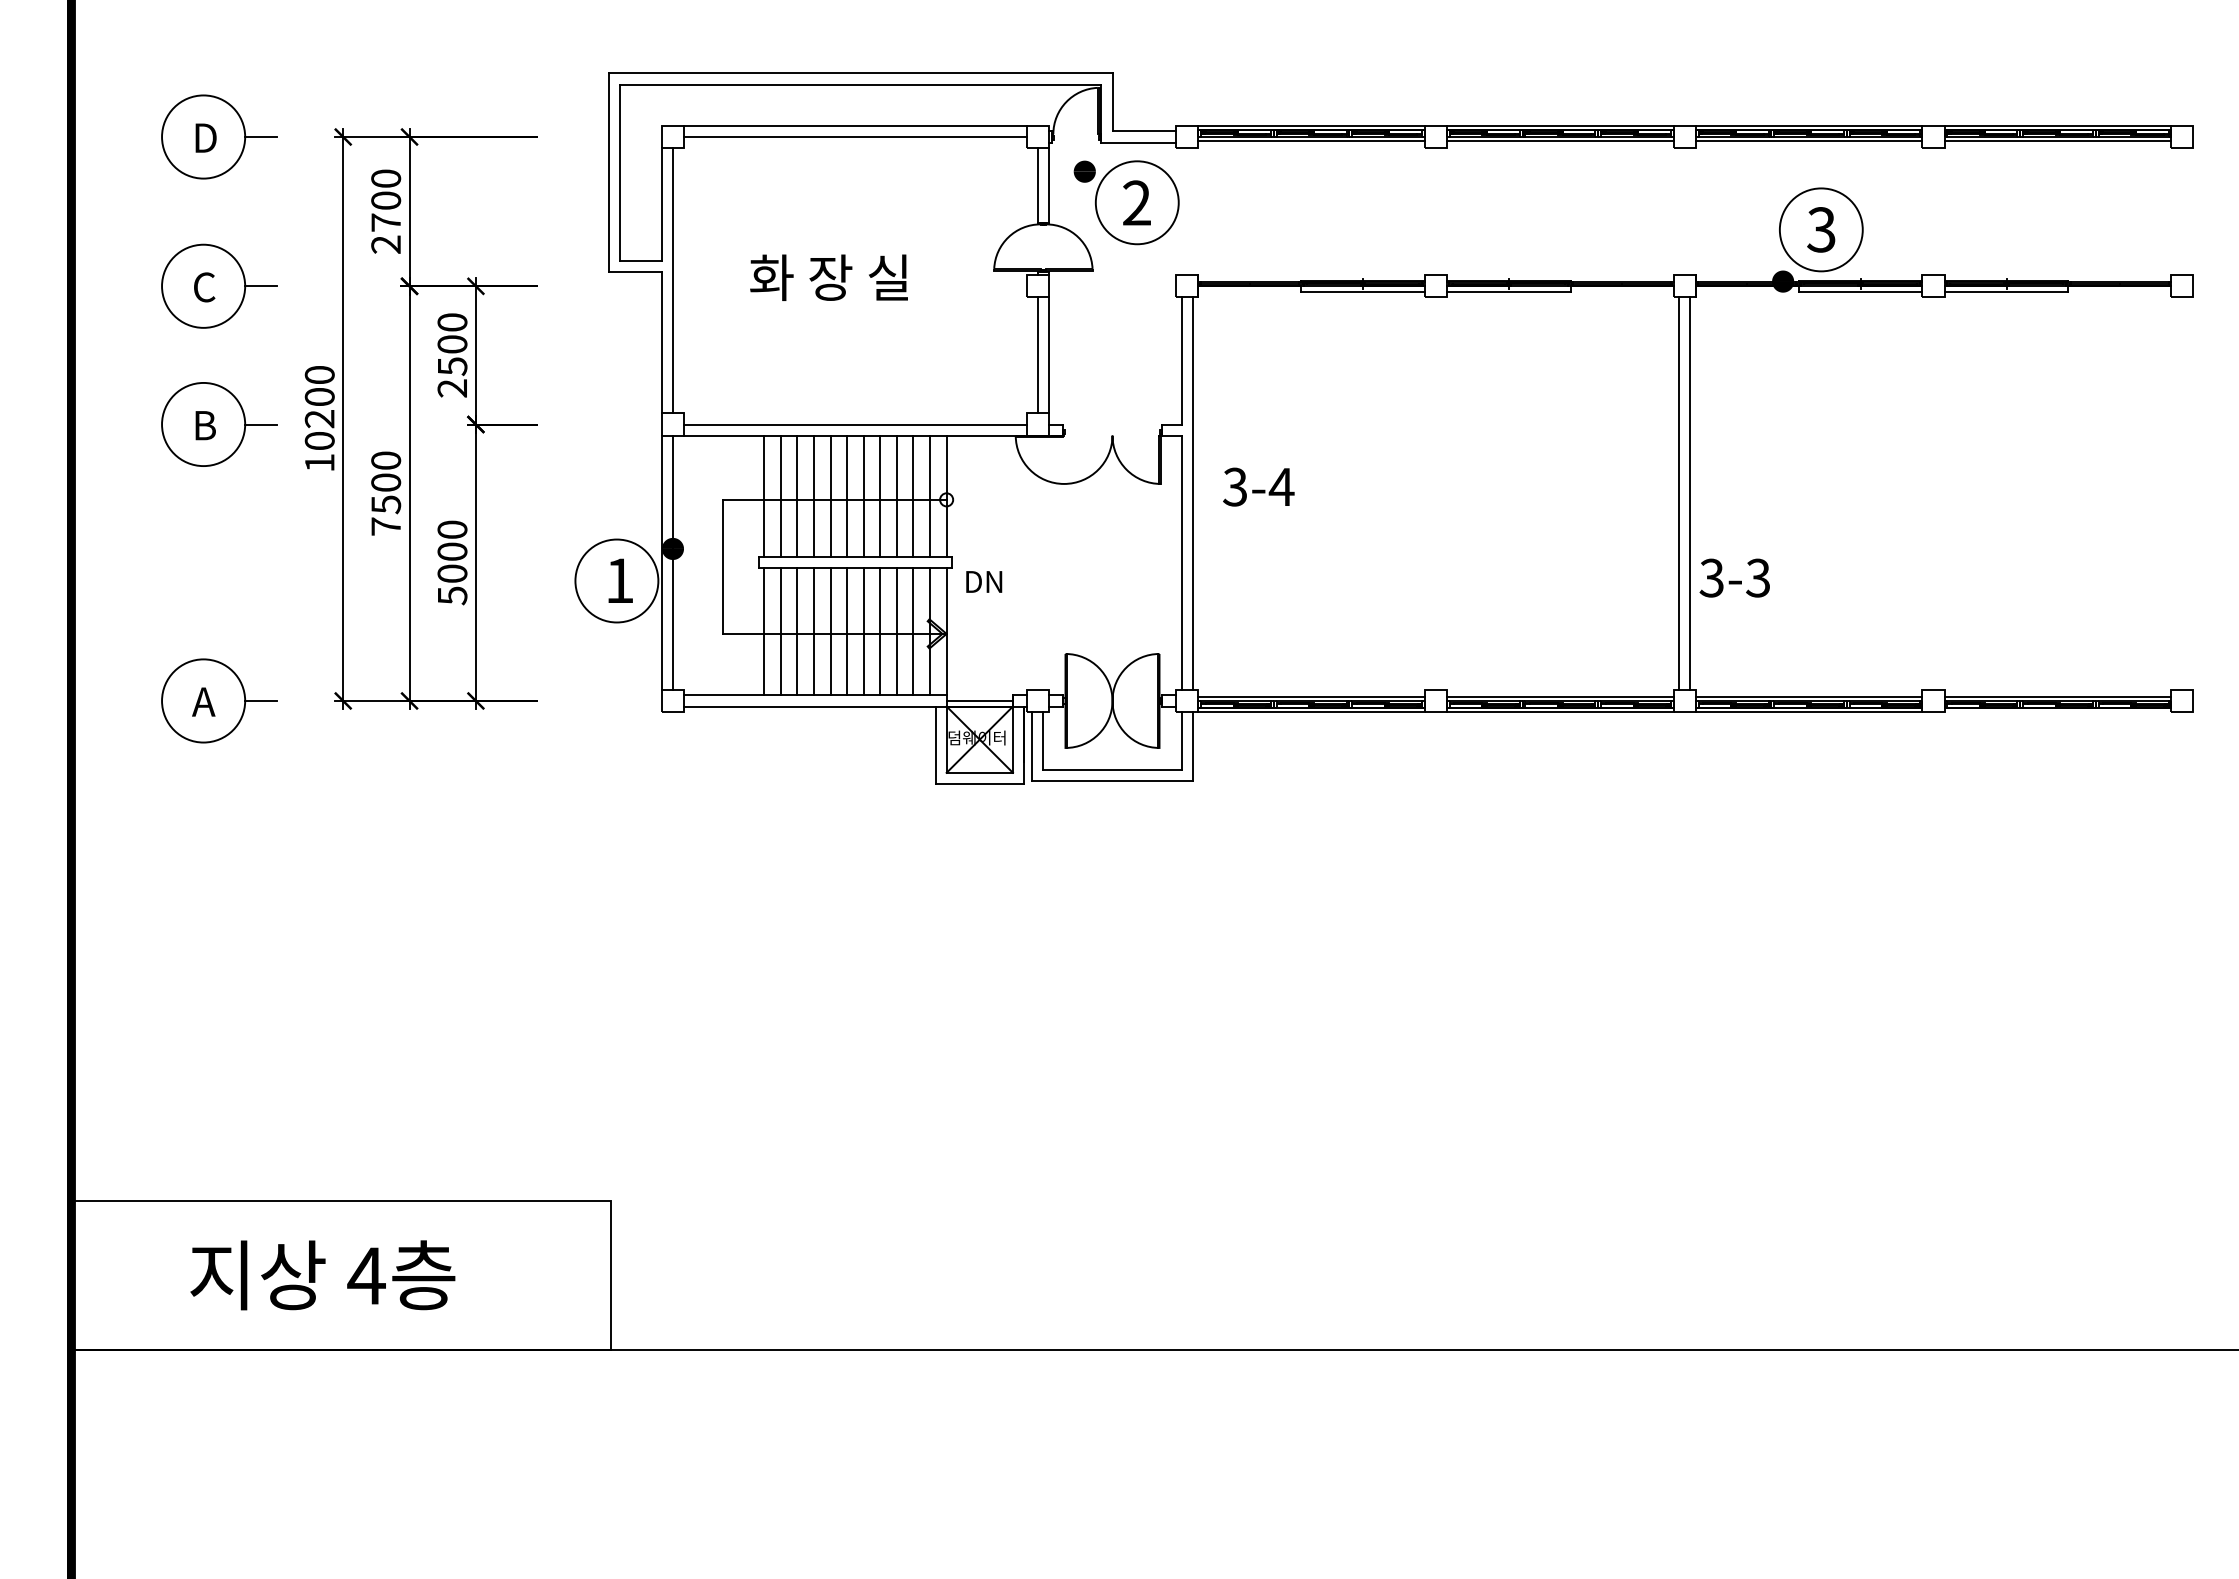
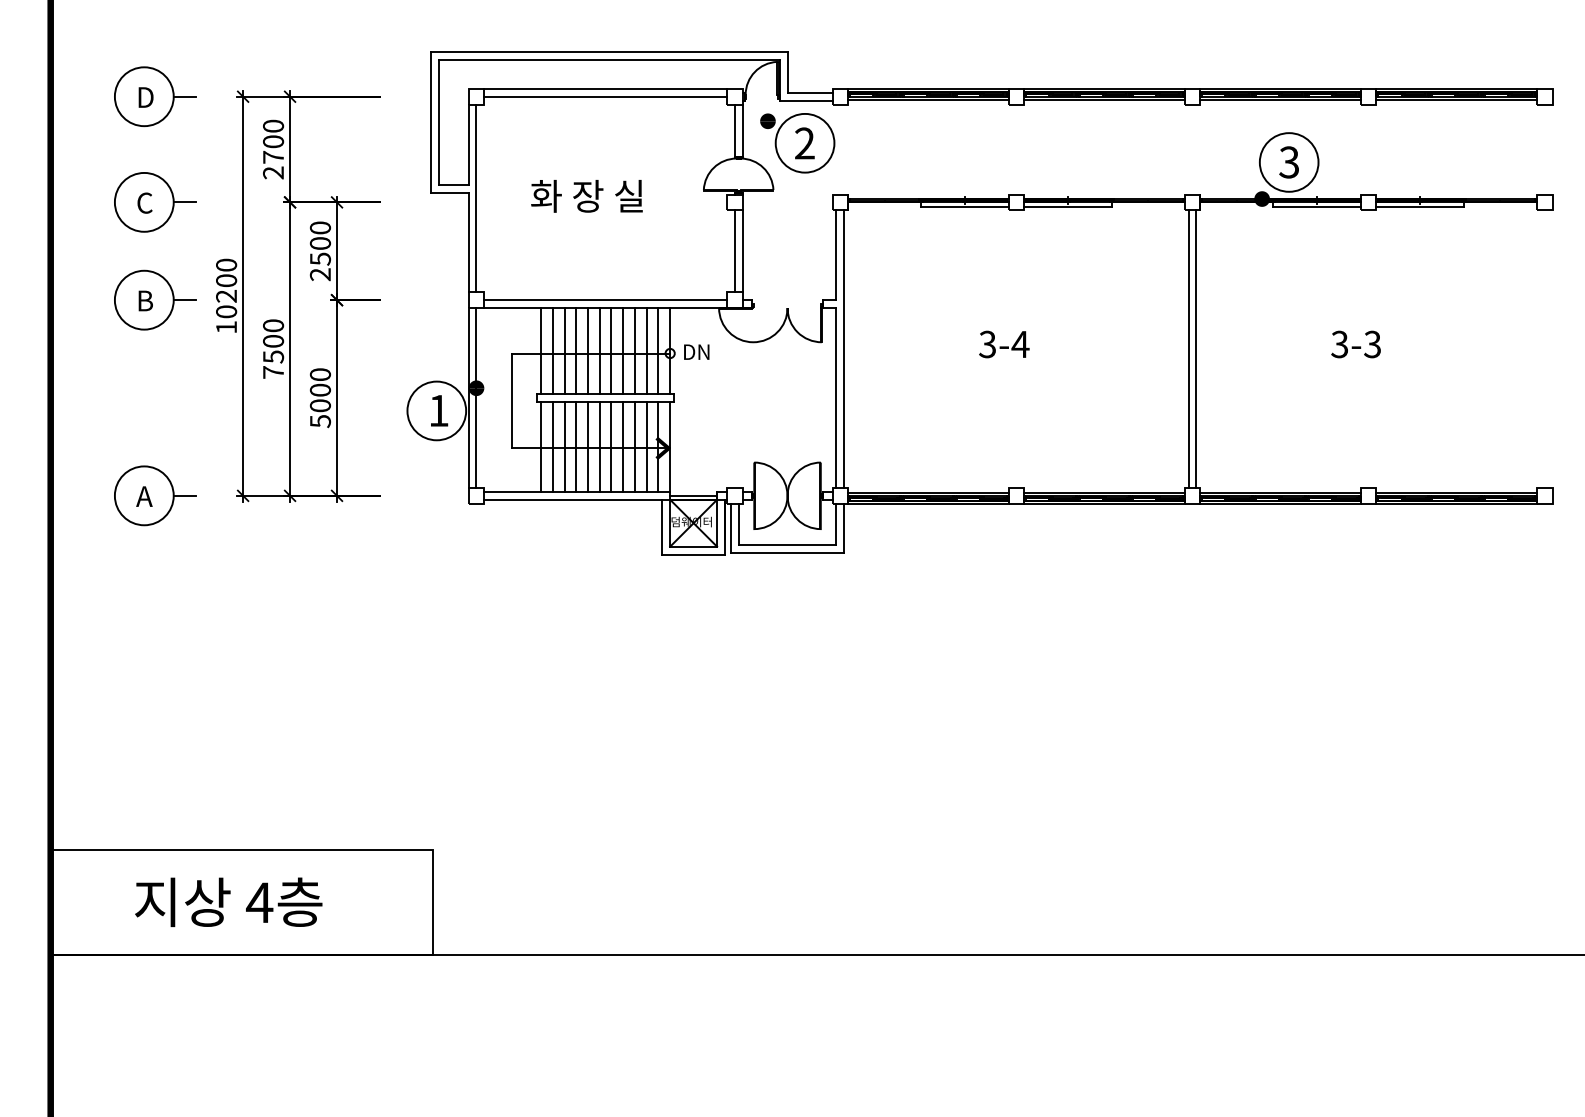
text: (1258, 486) -> (1004, 344), moved
text: (1734, 577) -> (1355, 344), moved
text: (984, 581) -> (696, 351), moved
line: (2057, 712) -> (1456, 504), added

